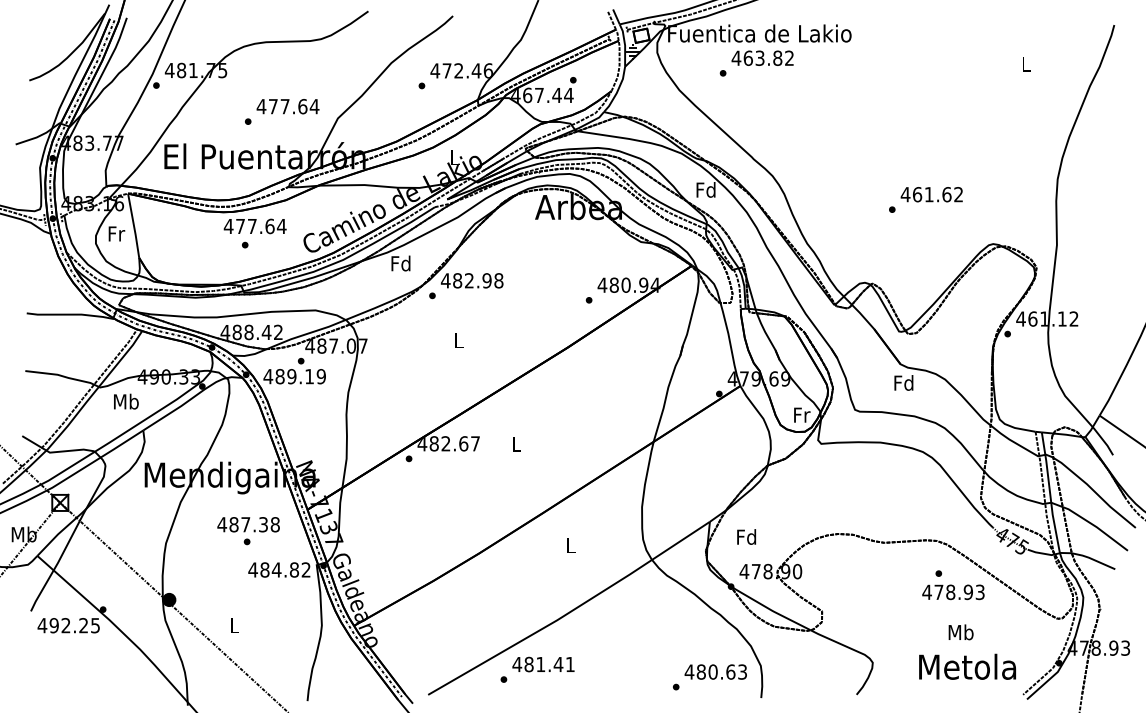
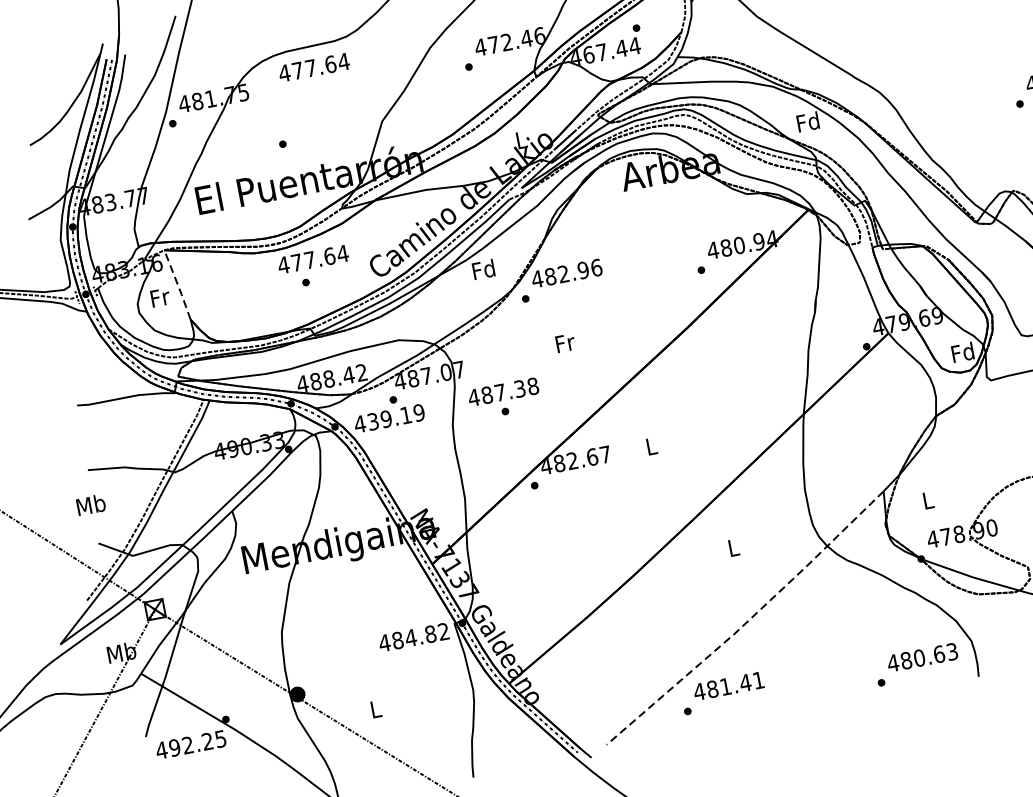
text: (287, 106) -> (313, 67), moved
line: (134, 226) -> (178, 285), solid -> dashed
text: (498, 280) -> (596, 267), 482.98 -> 482.96
text: (459, 340) -> (565, 342), L -> Fr
text: (279, 376) -> (372, 421), 489.19 -> 439.19
text: (126, 401) -> (91, 504), moved
text: (801, 414) -> (962, 351), Fr -> Fd
text: (248, 531) -> (504, 399), moved
text: (746, 536) -> (927, 499), Fd -> L
line: (570, 611) -> (747, 621), solid -> dashed

